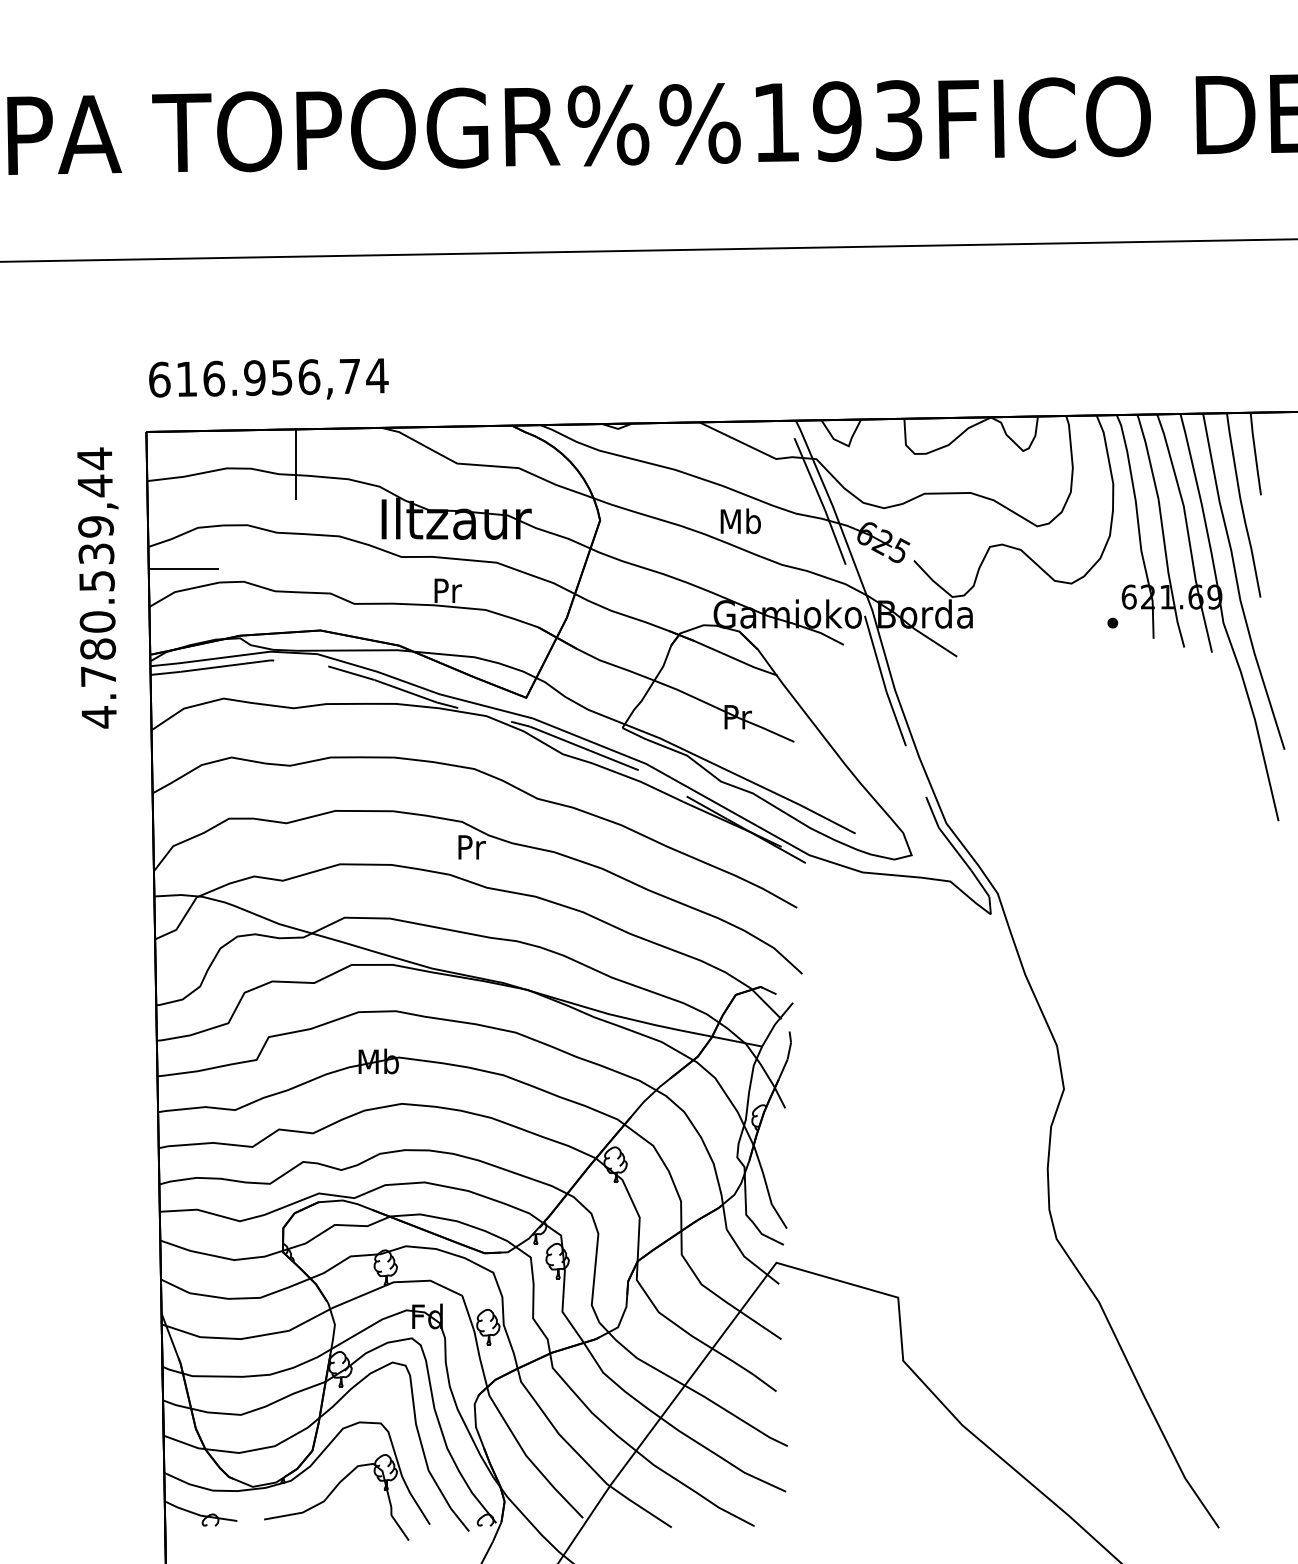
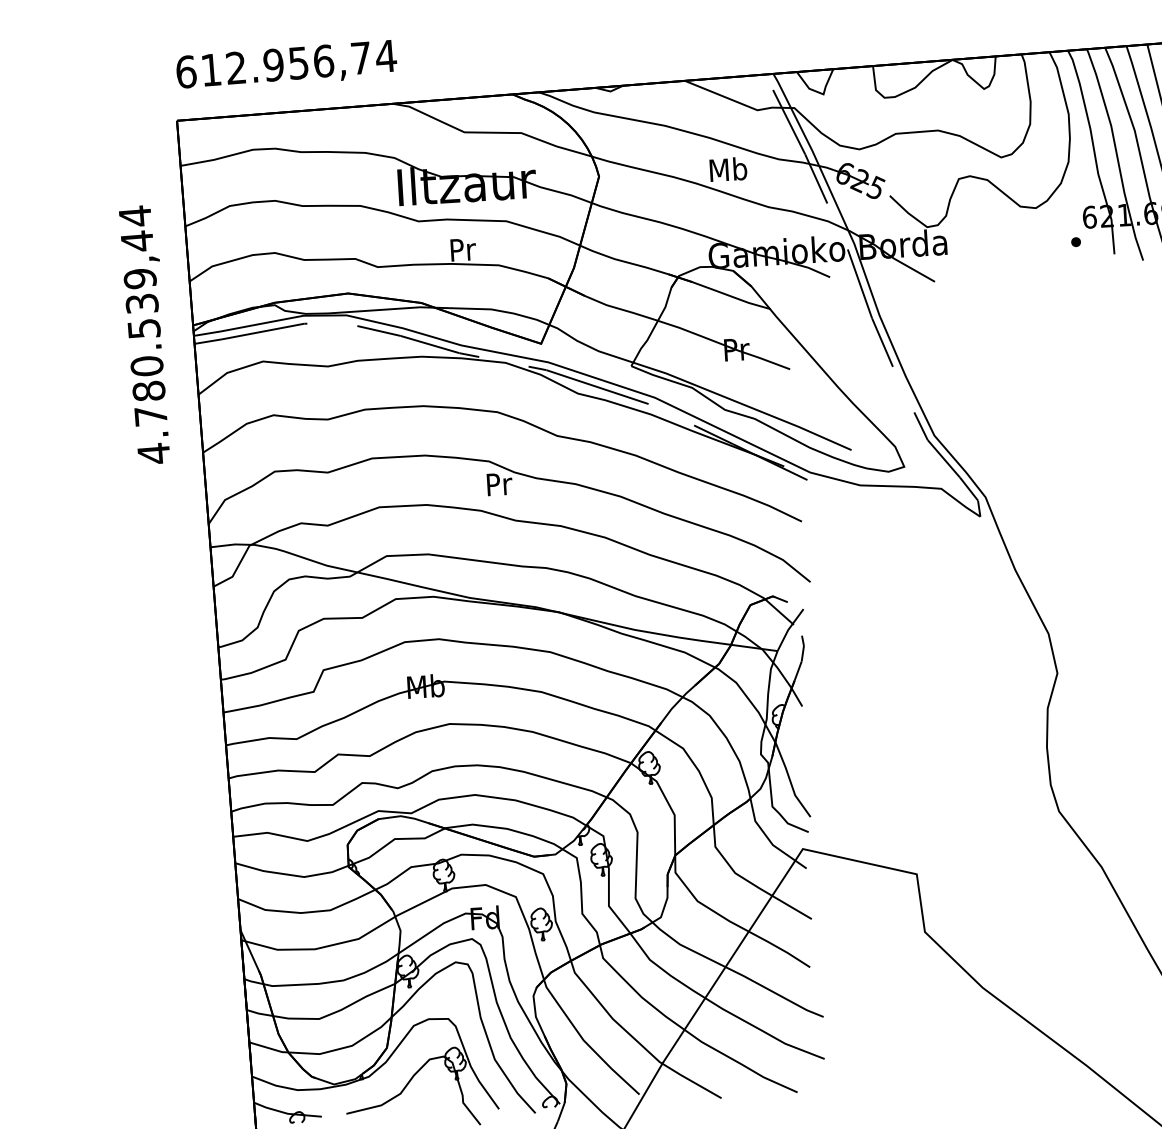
text: (214, 378) -> (236, 67), 616.956,74 -> 612.956,74
line: (296, 463) -> (316, 141), removed
line: (183, 568) -> (218, 244), removed
text: (97, 587) -> (145, 334), moved

